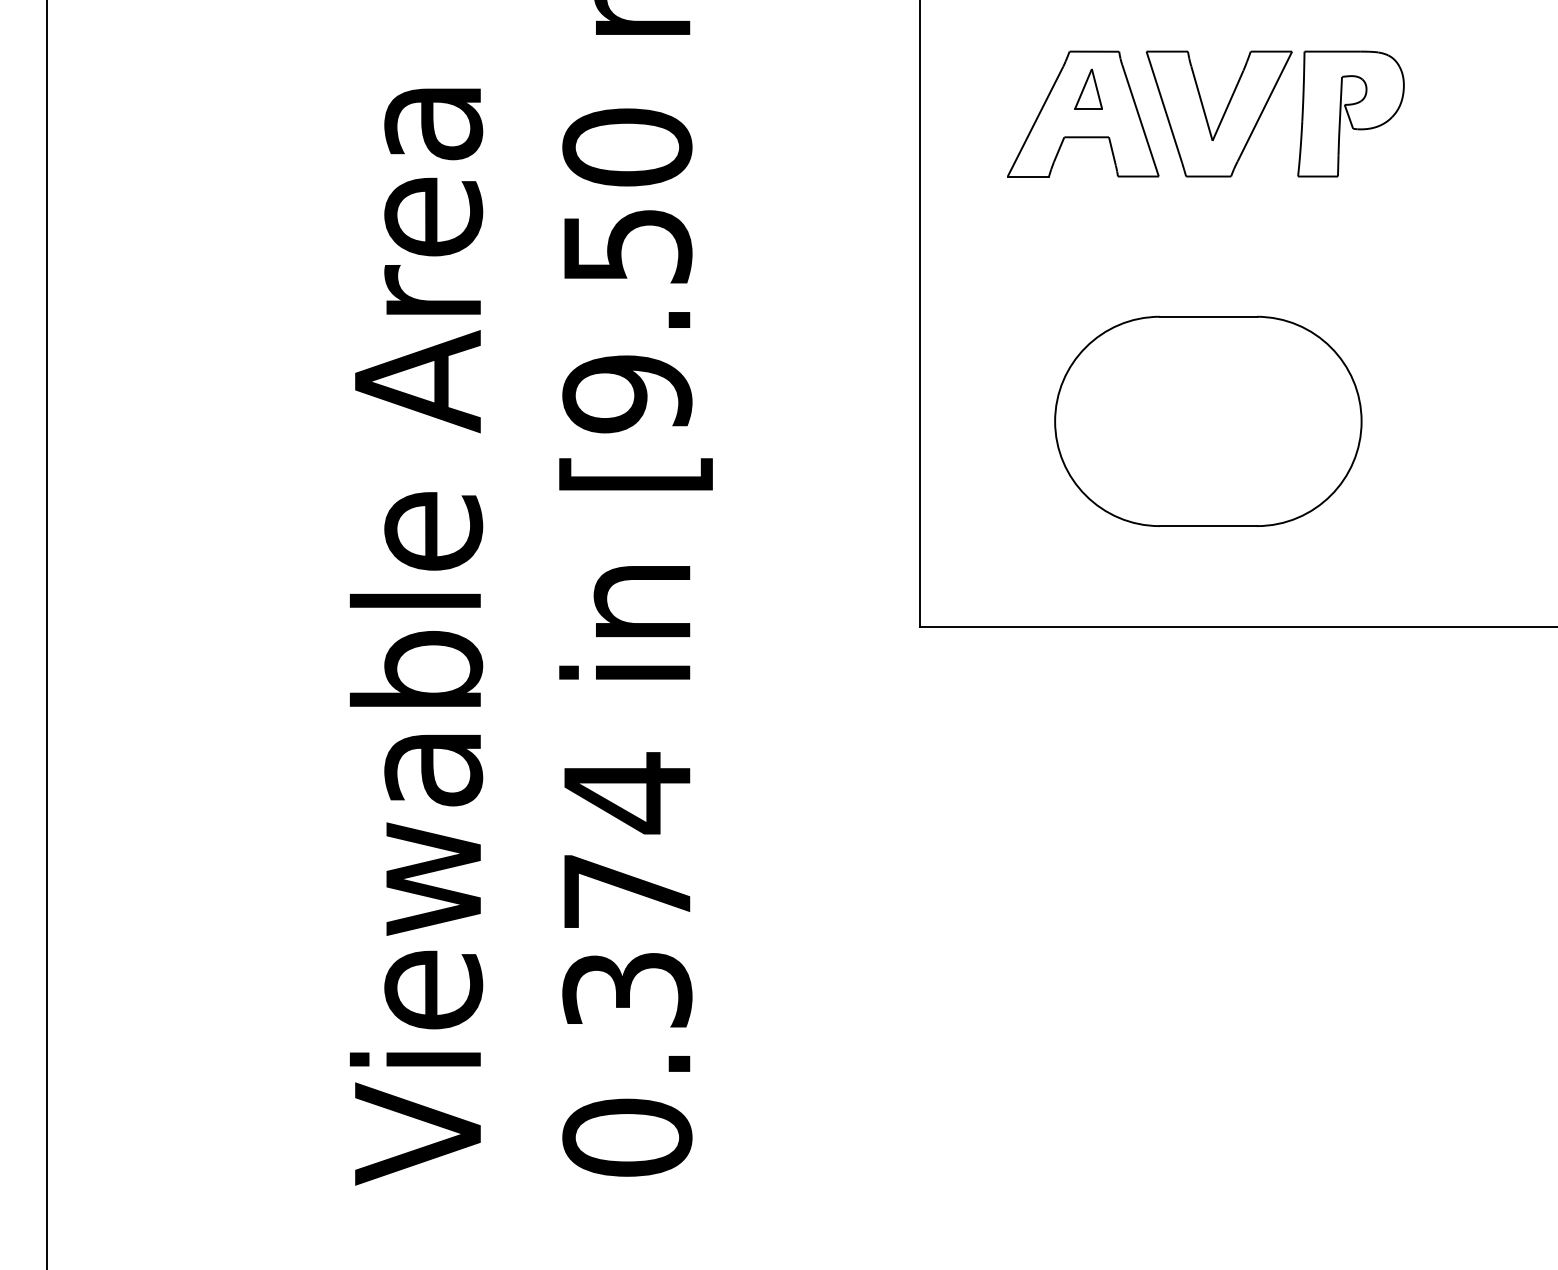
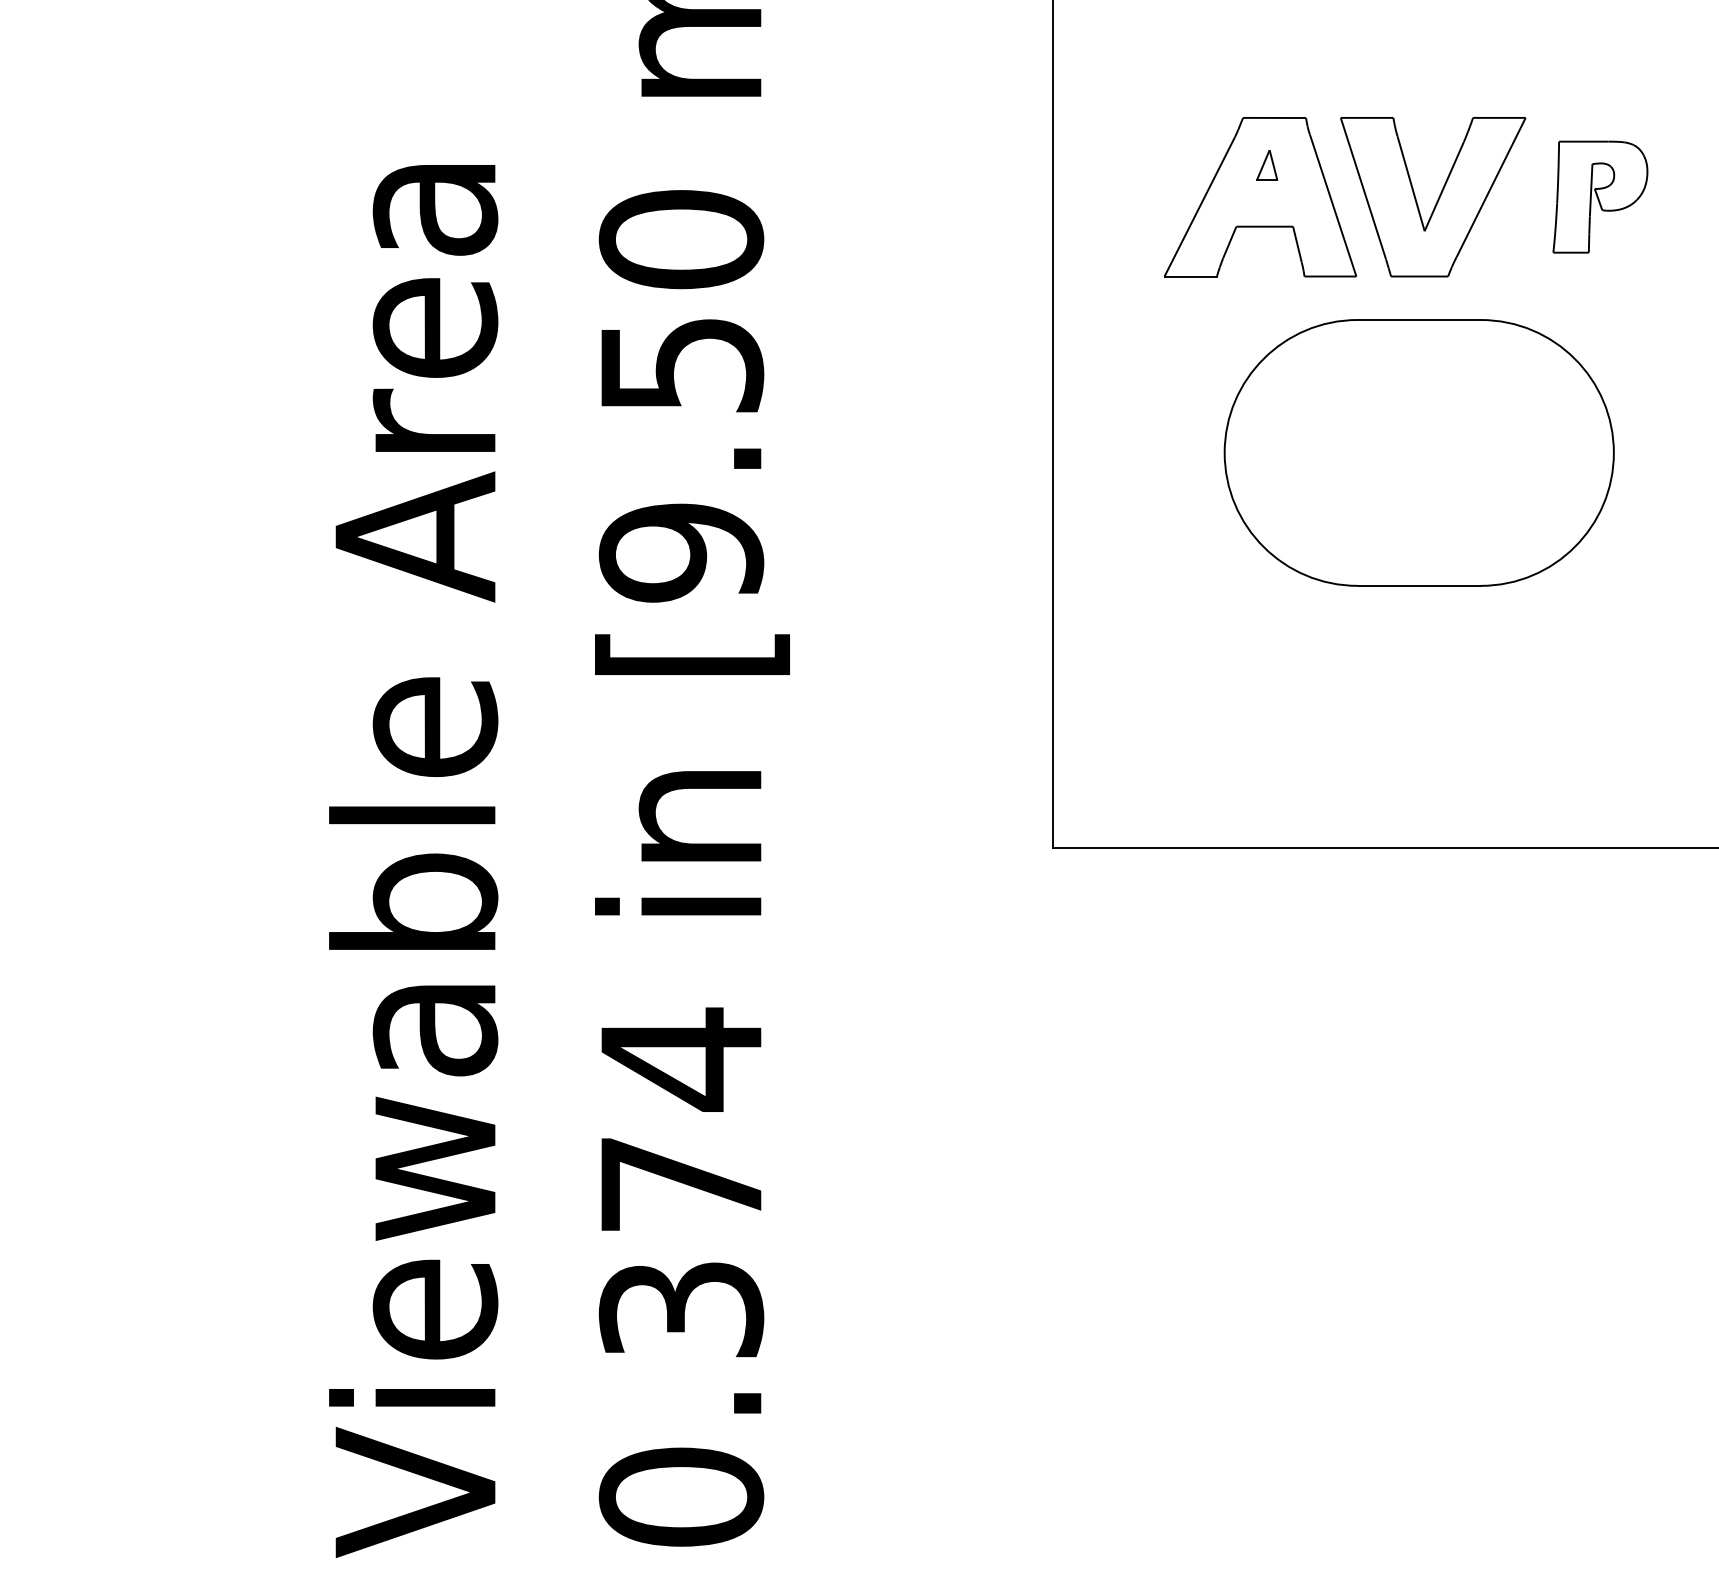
part: (1088, 88) -> (1267, 164), size x0.6
part: (1350, 113) -> (1599, 196), size x0.7
part: (1208, 420) -> (1419, 451), moved

